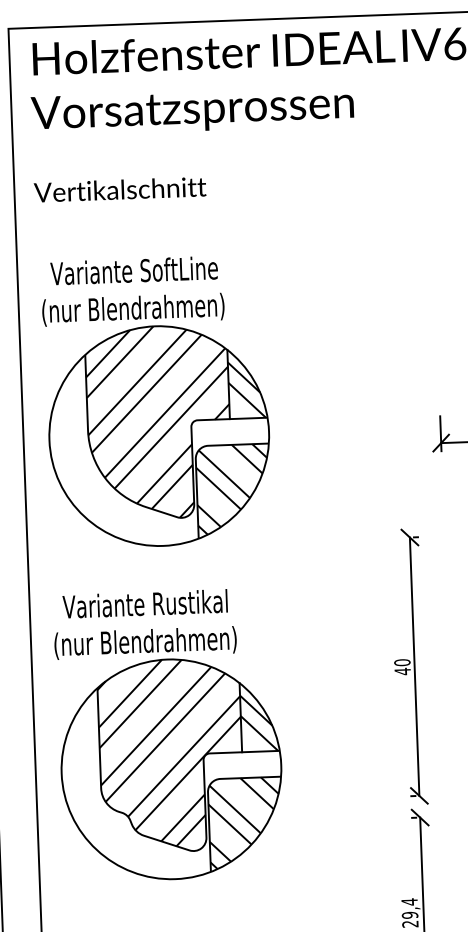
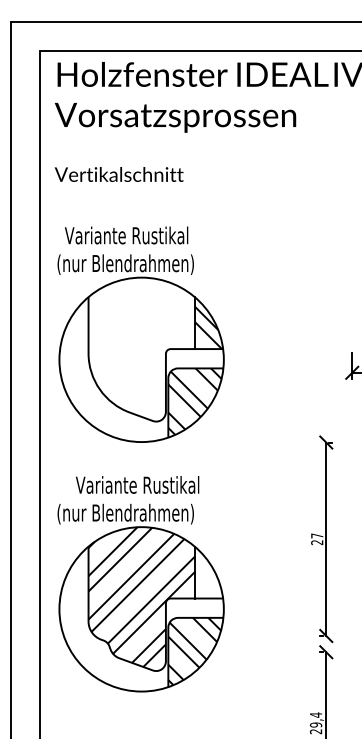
text: (178, 269) -> (160, 235), Variante SoftLine -> Variante Rustikal
hatch: (158, 422) -> (141, 349), removed
text: (145, 603) -> (137, 484), moved
text: (402, 667) -> (317, 539), 40 -> 27
hatch: (257, 723) -> (207, 577), removed

